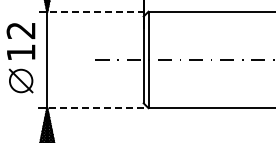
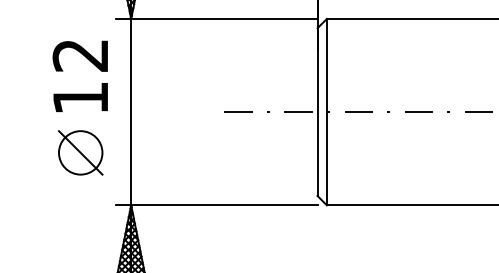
line: (91, 11) -> (216, 18), dashed -> solid
line: (94, 108) -> (222, 205), dashed -> solid

